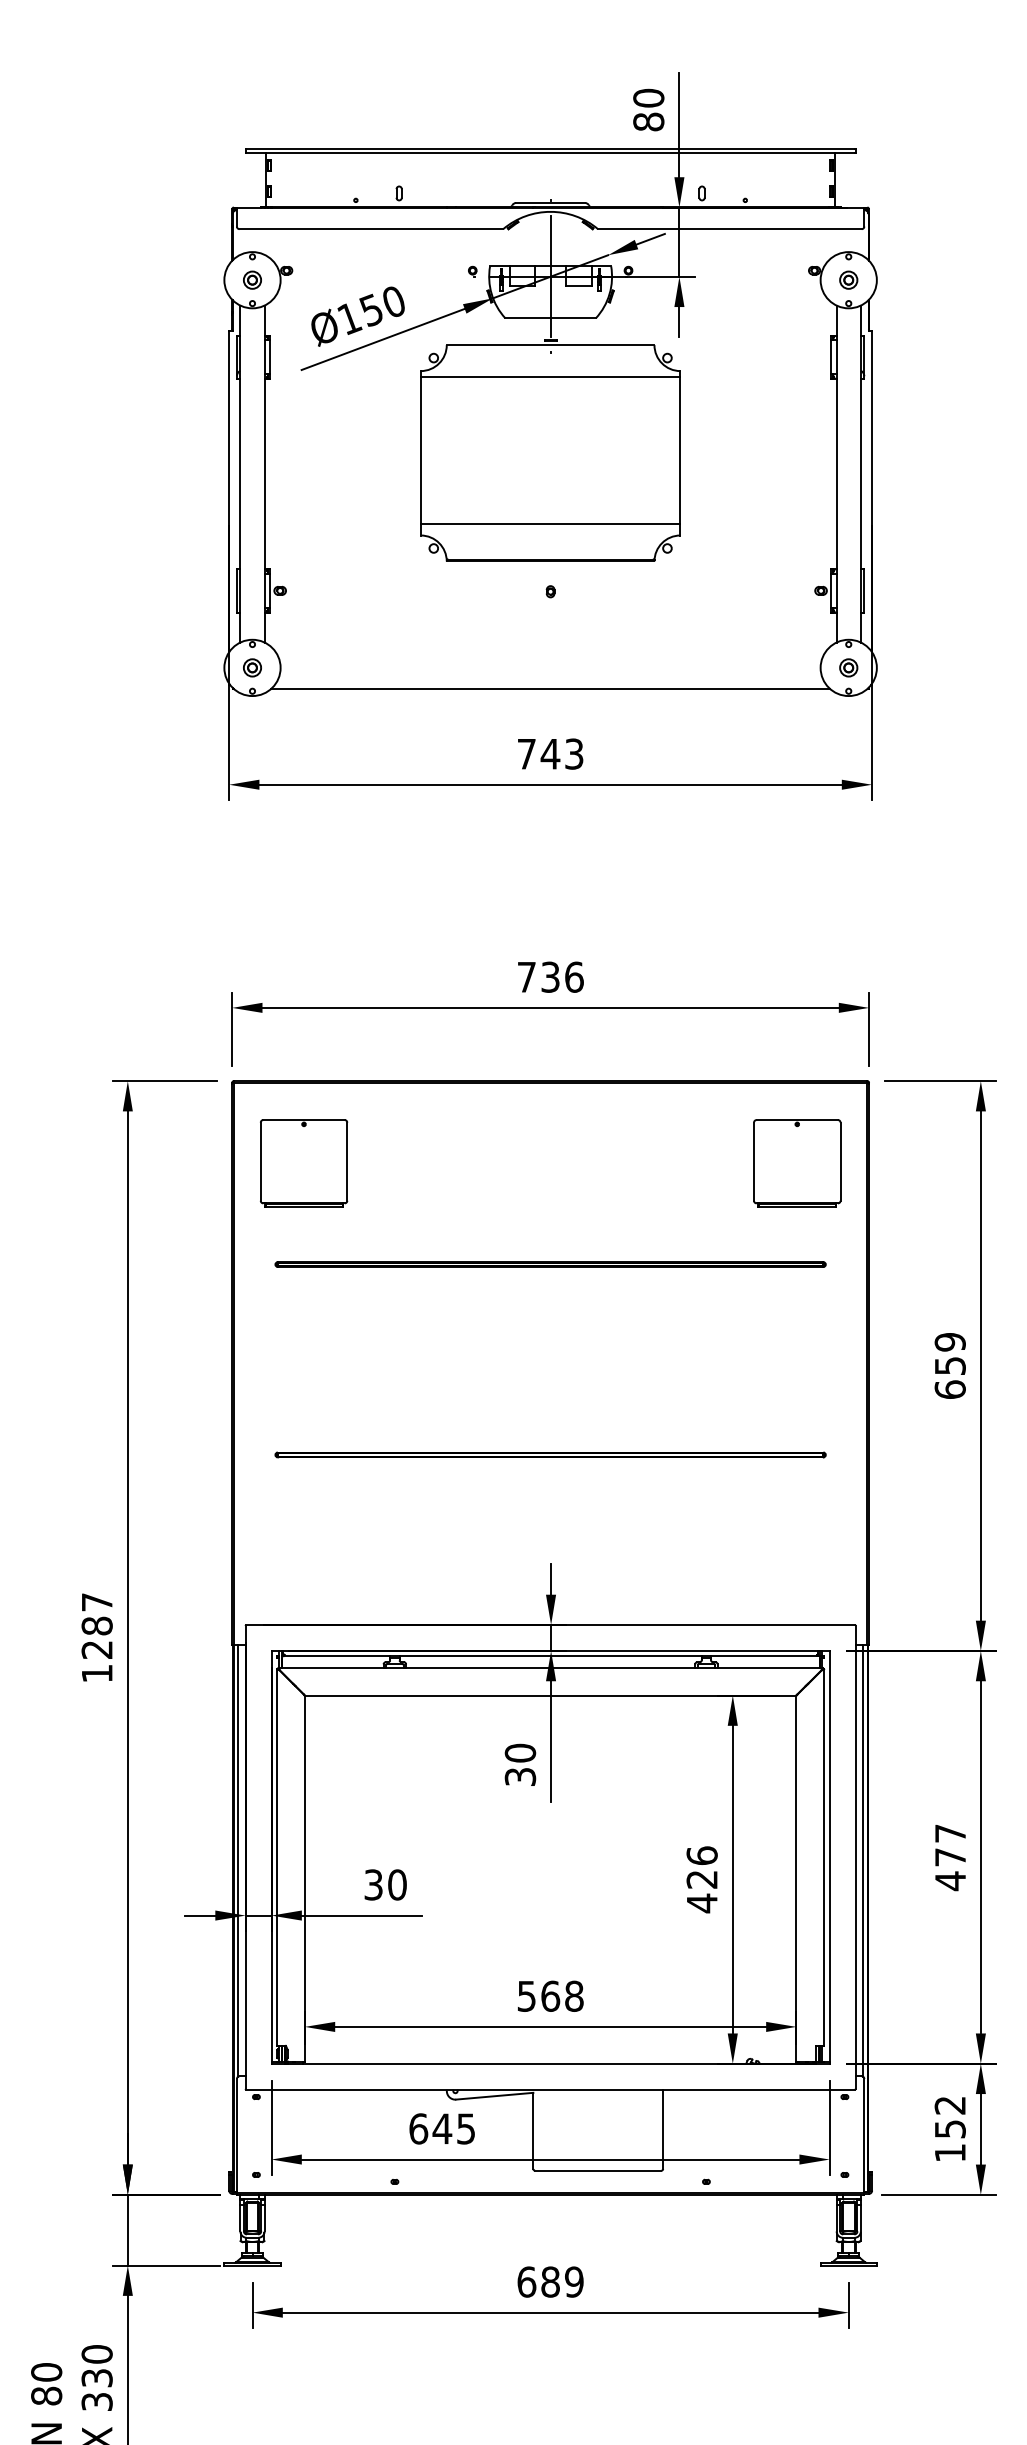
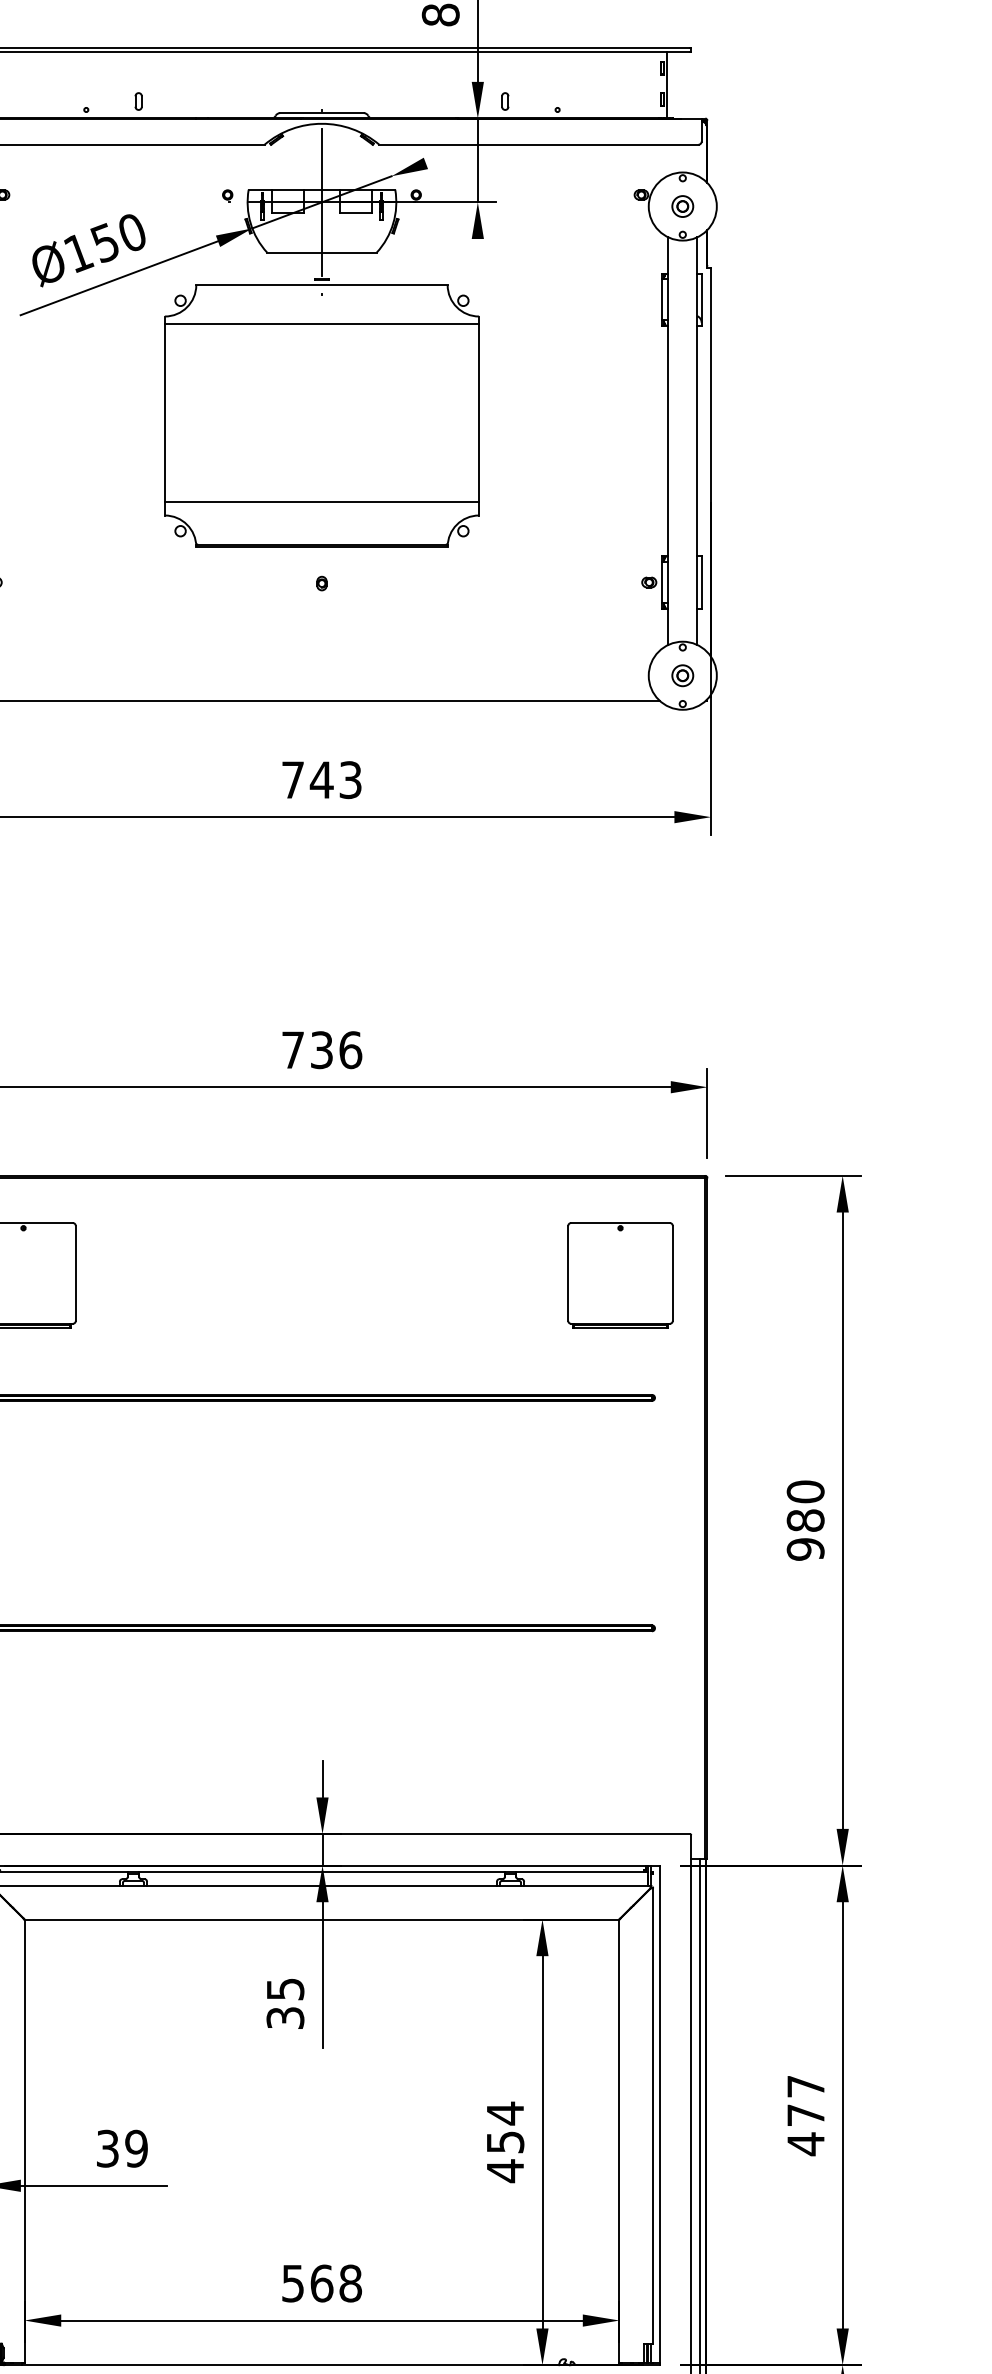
line: (650, 238) -> (442, 156), removed
line: (679, 322) -> (477, 257), removed
text: (949, 1365) -> (804, 1520), 659 -> 980
text: (520, 1752) -> (285, 1988), 30 -> 35
text: (701, 1867) -> (504, 2127), 426 -> 454
text: (397, 1884) -> (136, 2148), 30 -> 39

